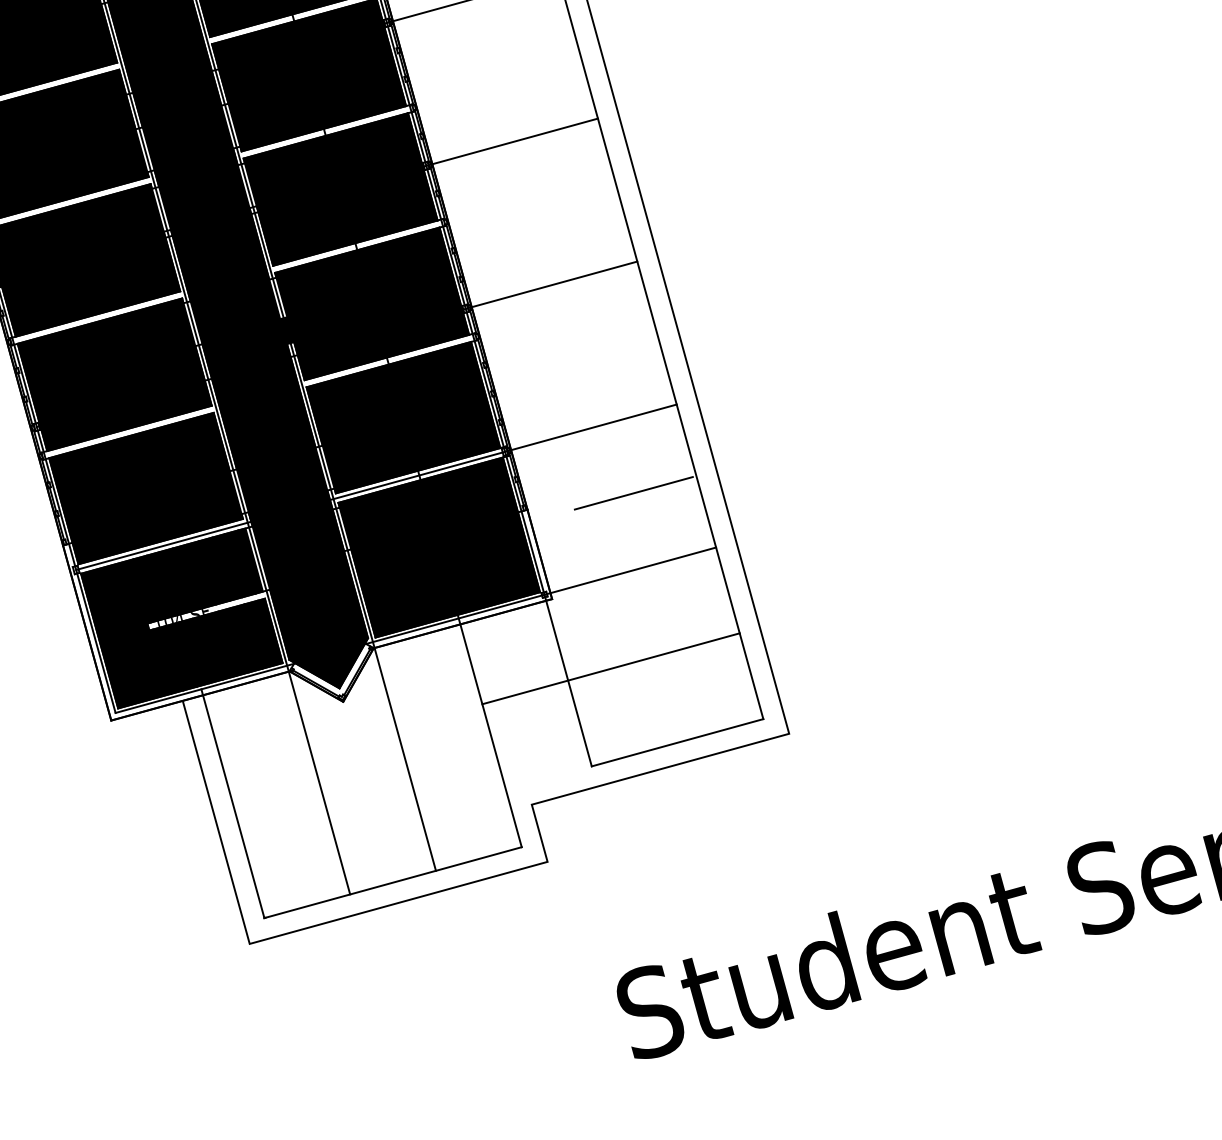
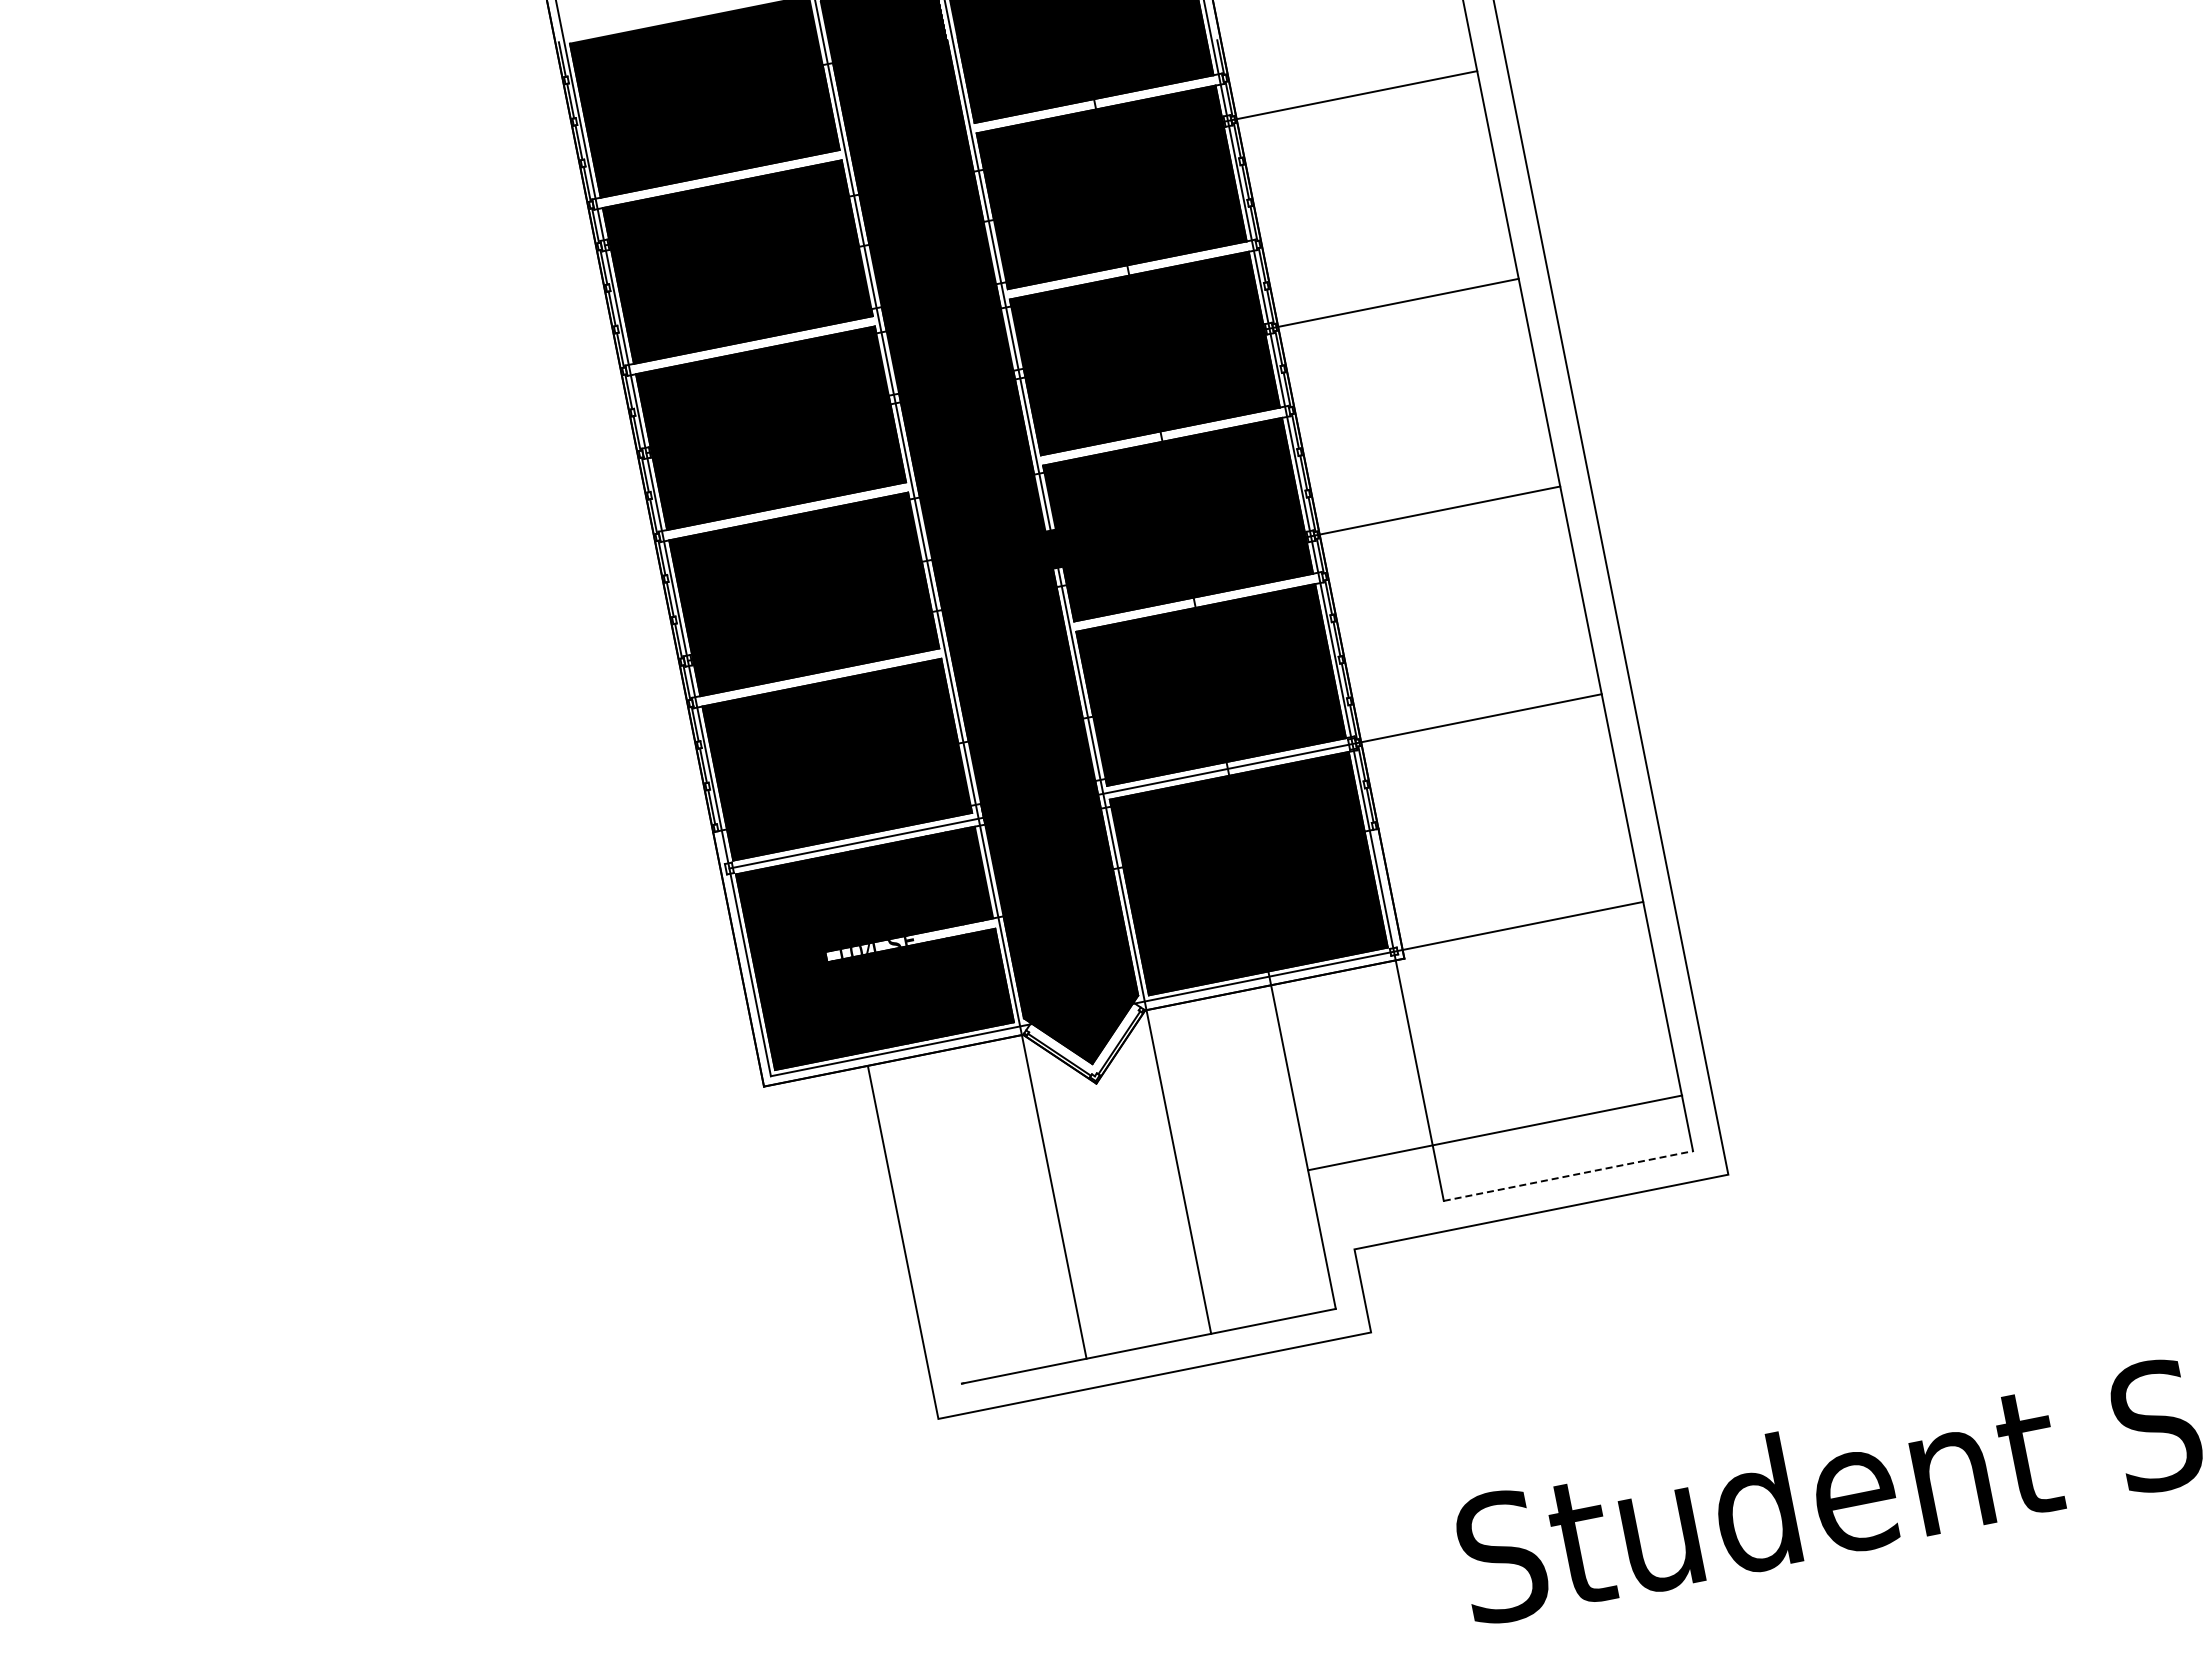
line: (633, 493) -> (1531, 816), removed
line: (611, 668) -> (1495, 1132), moved
line: (677, 742) -> (1568, 1175), solid -> dashed
line: (232, 803) -> (928, 1217), removed

